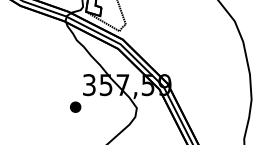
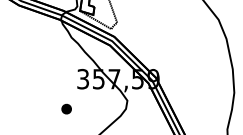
part: (75, 106) -> (66, 108), moved

